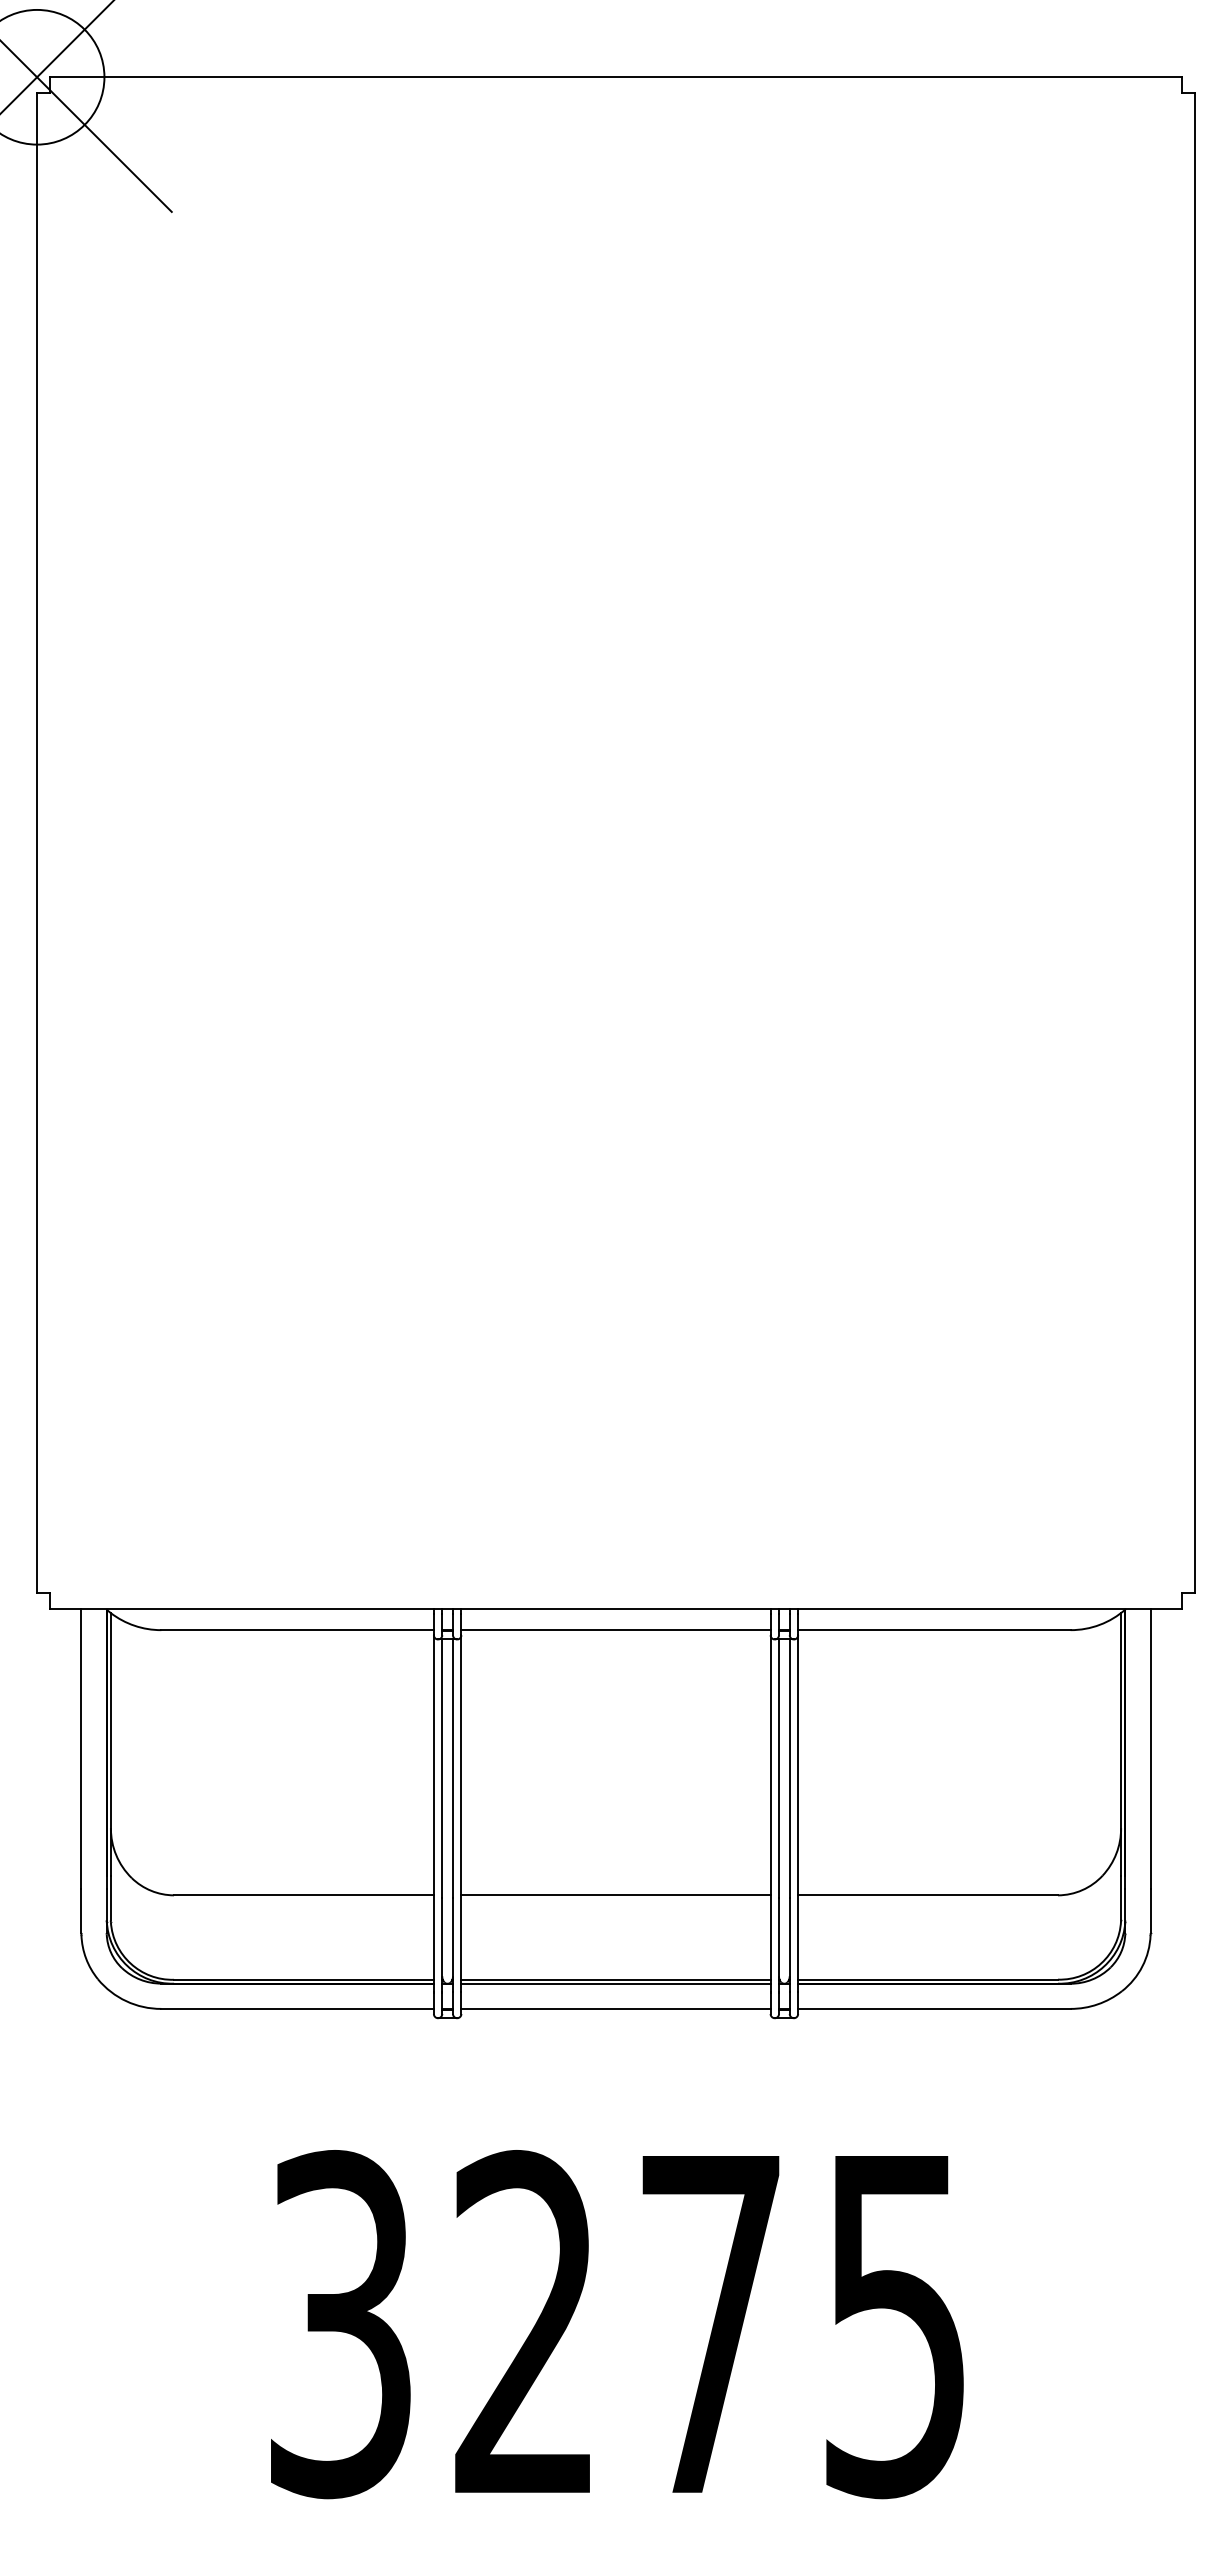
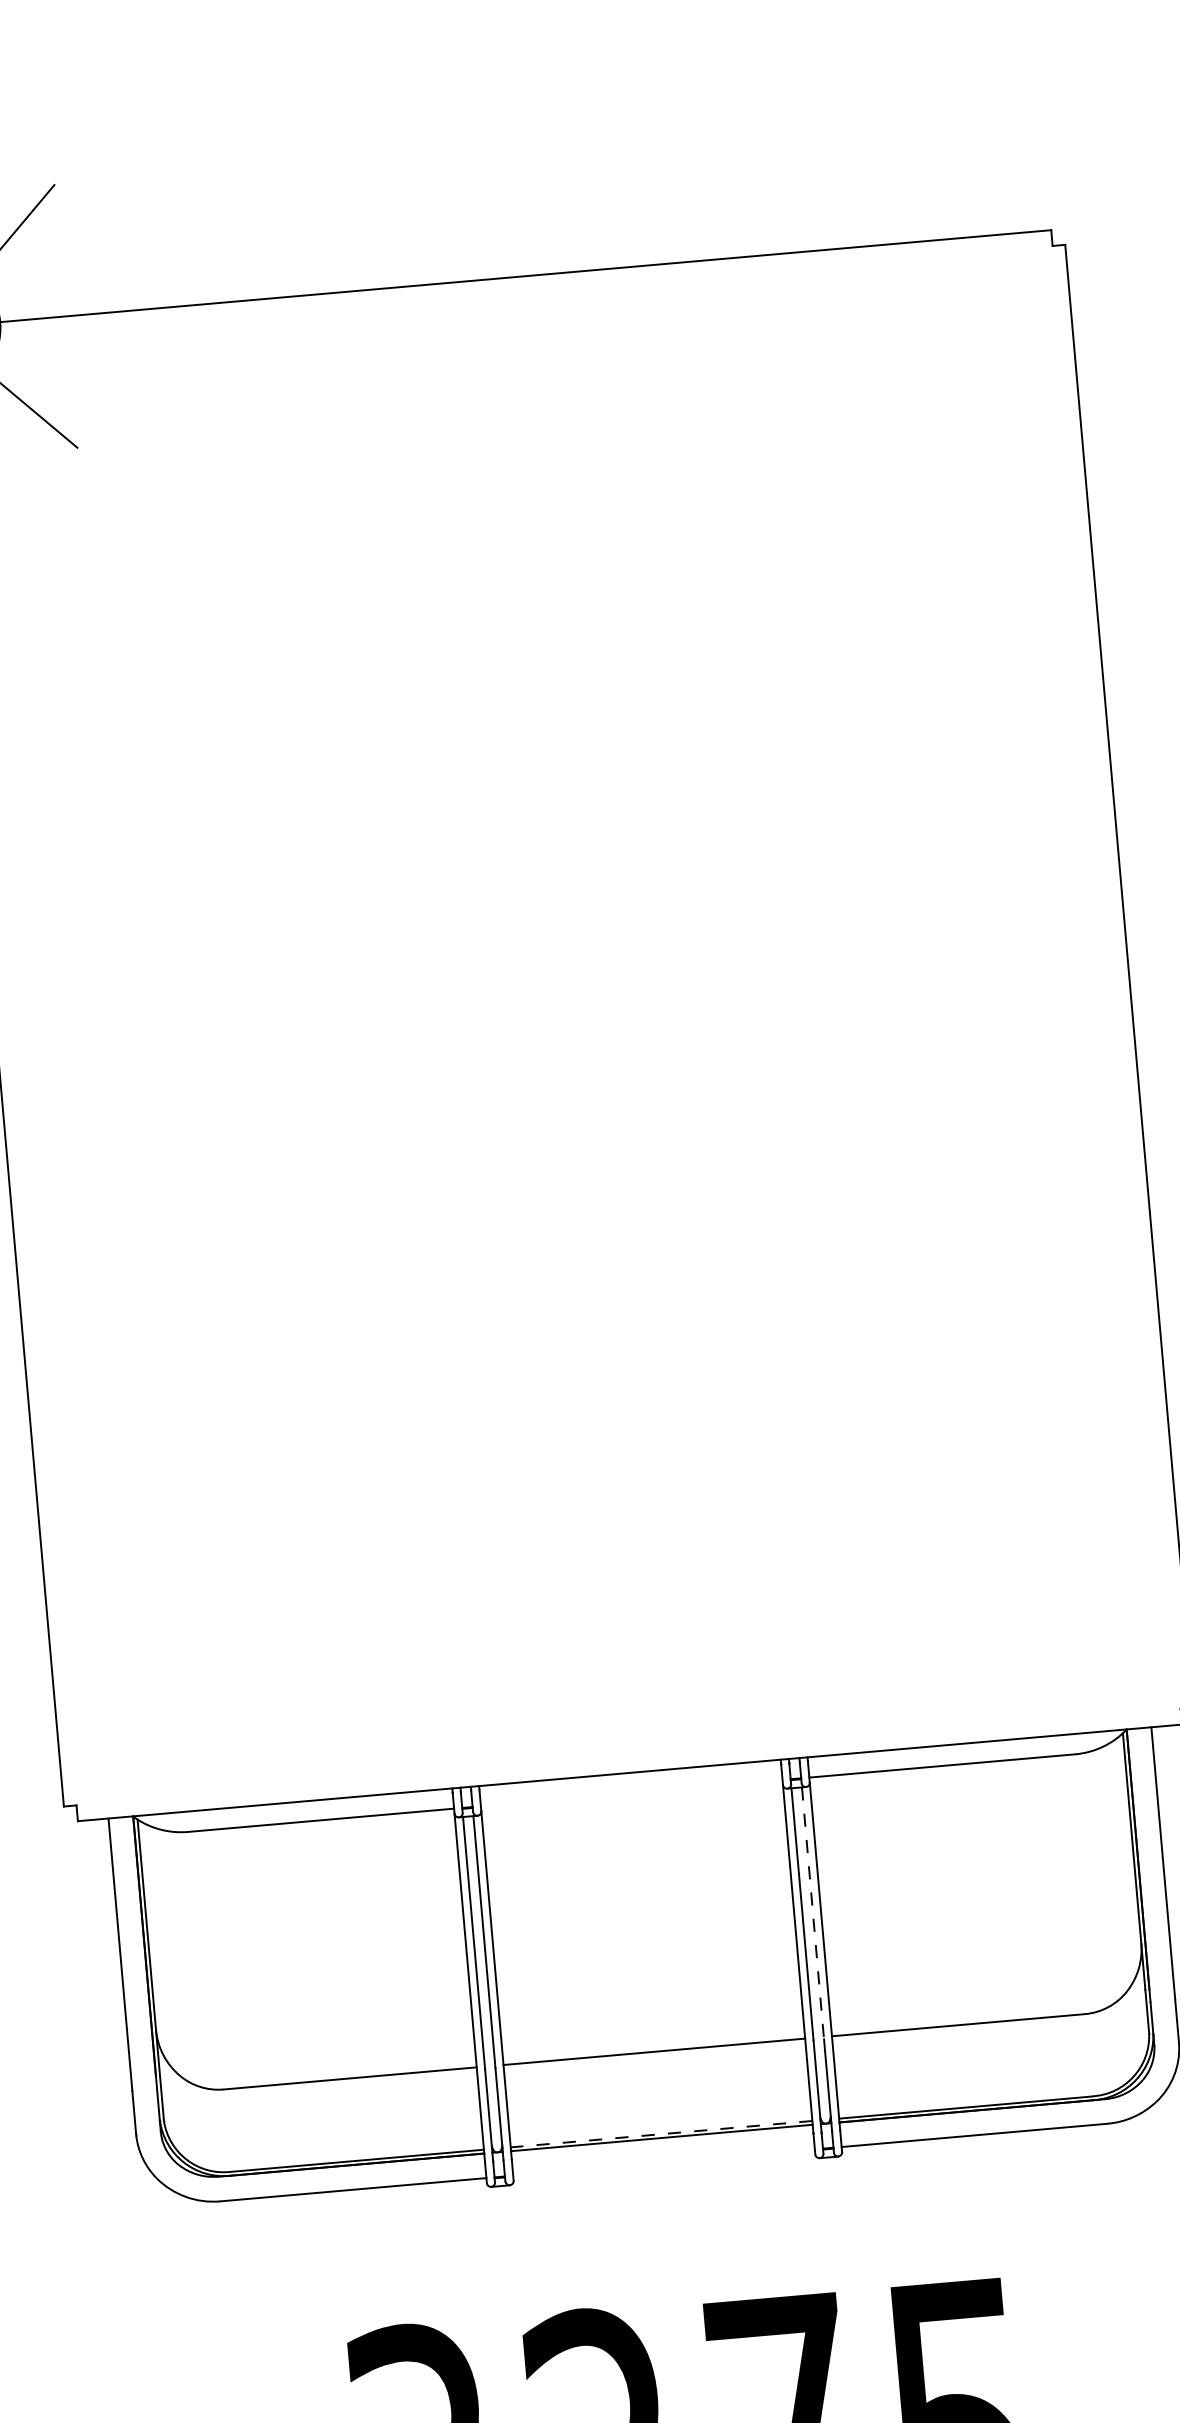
line: (615, 1630) -> (631, 1793), removed
line: (789, 1769) -> (812, 1914), solid -> dashed
line: (616, 1979) -> (662, 2133), solid -> dashed
line: (615, 2008) -> (663, 2162), removed

